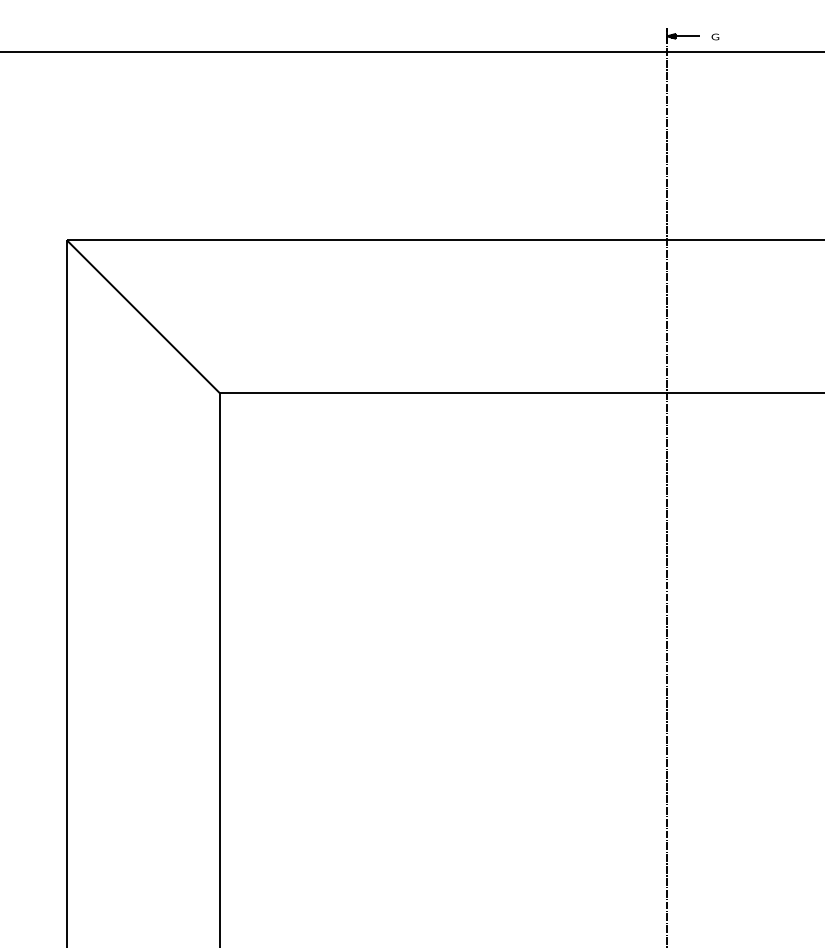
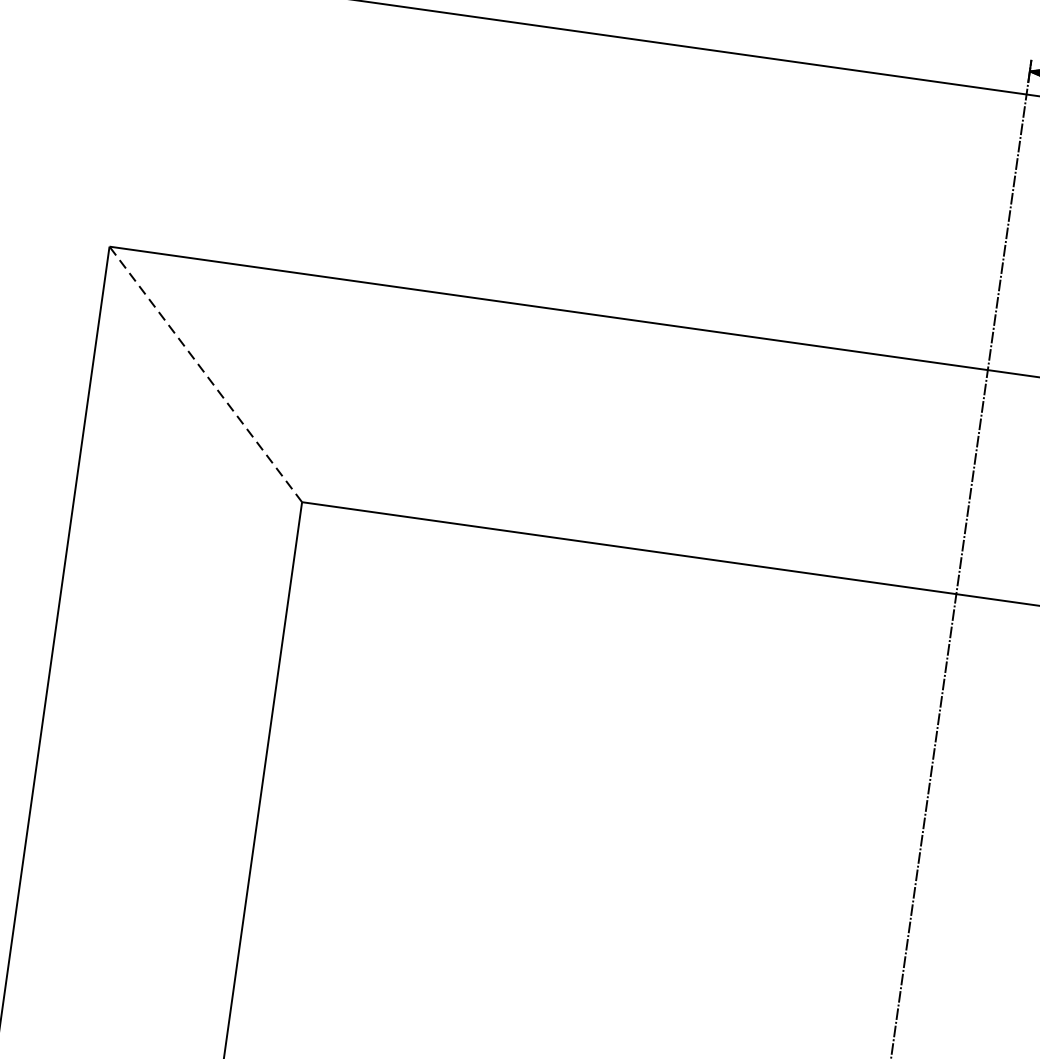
line: (143, 316) -> (205, 373), solid -> dashed

